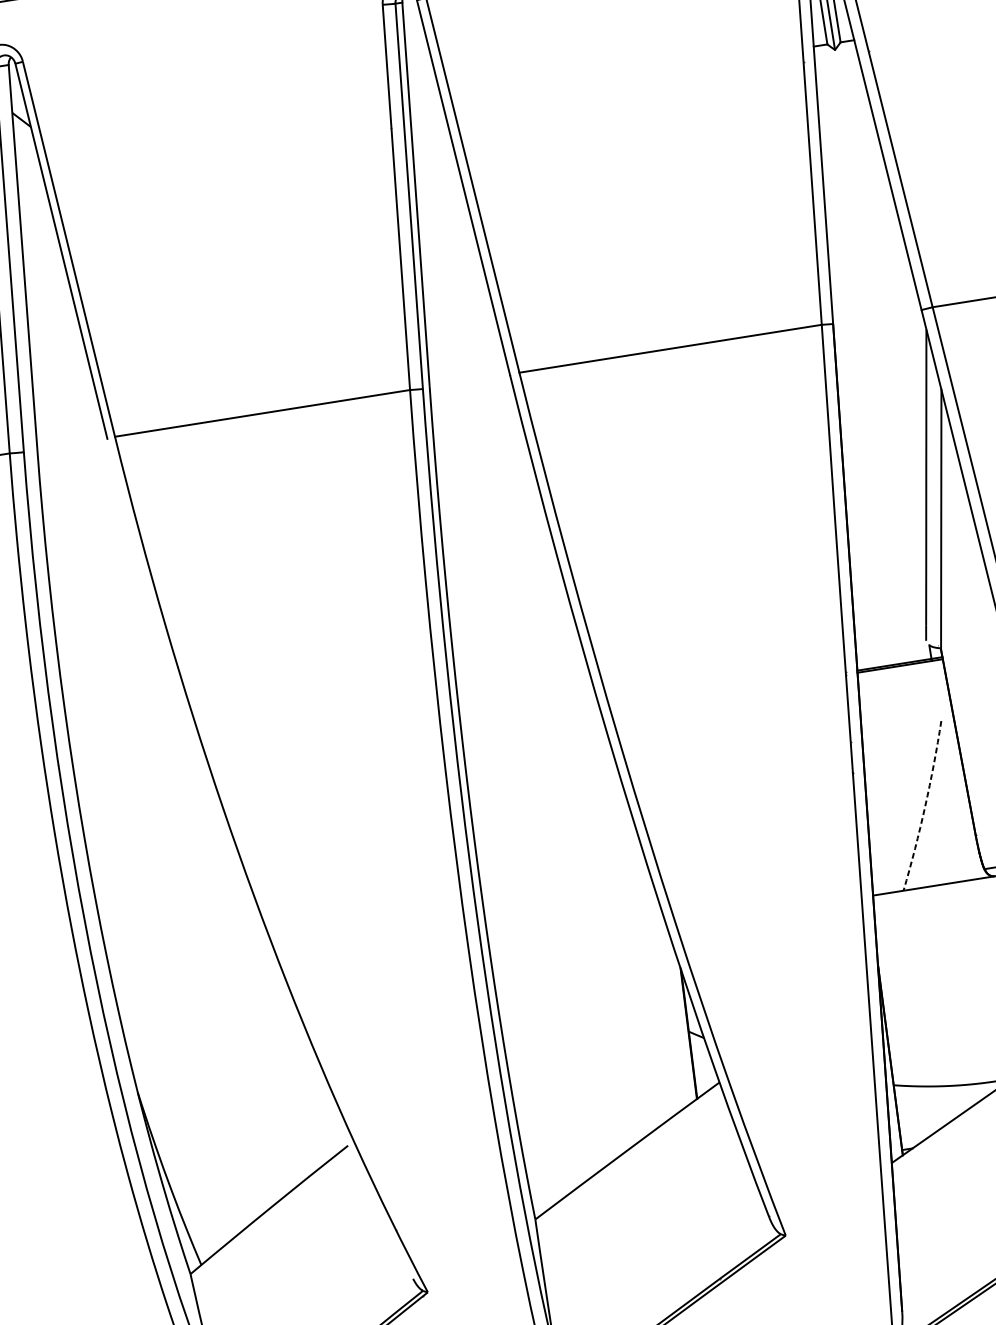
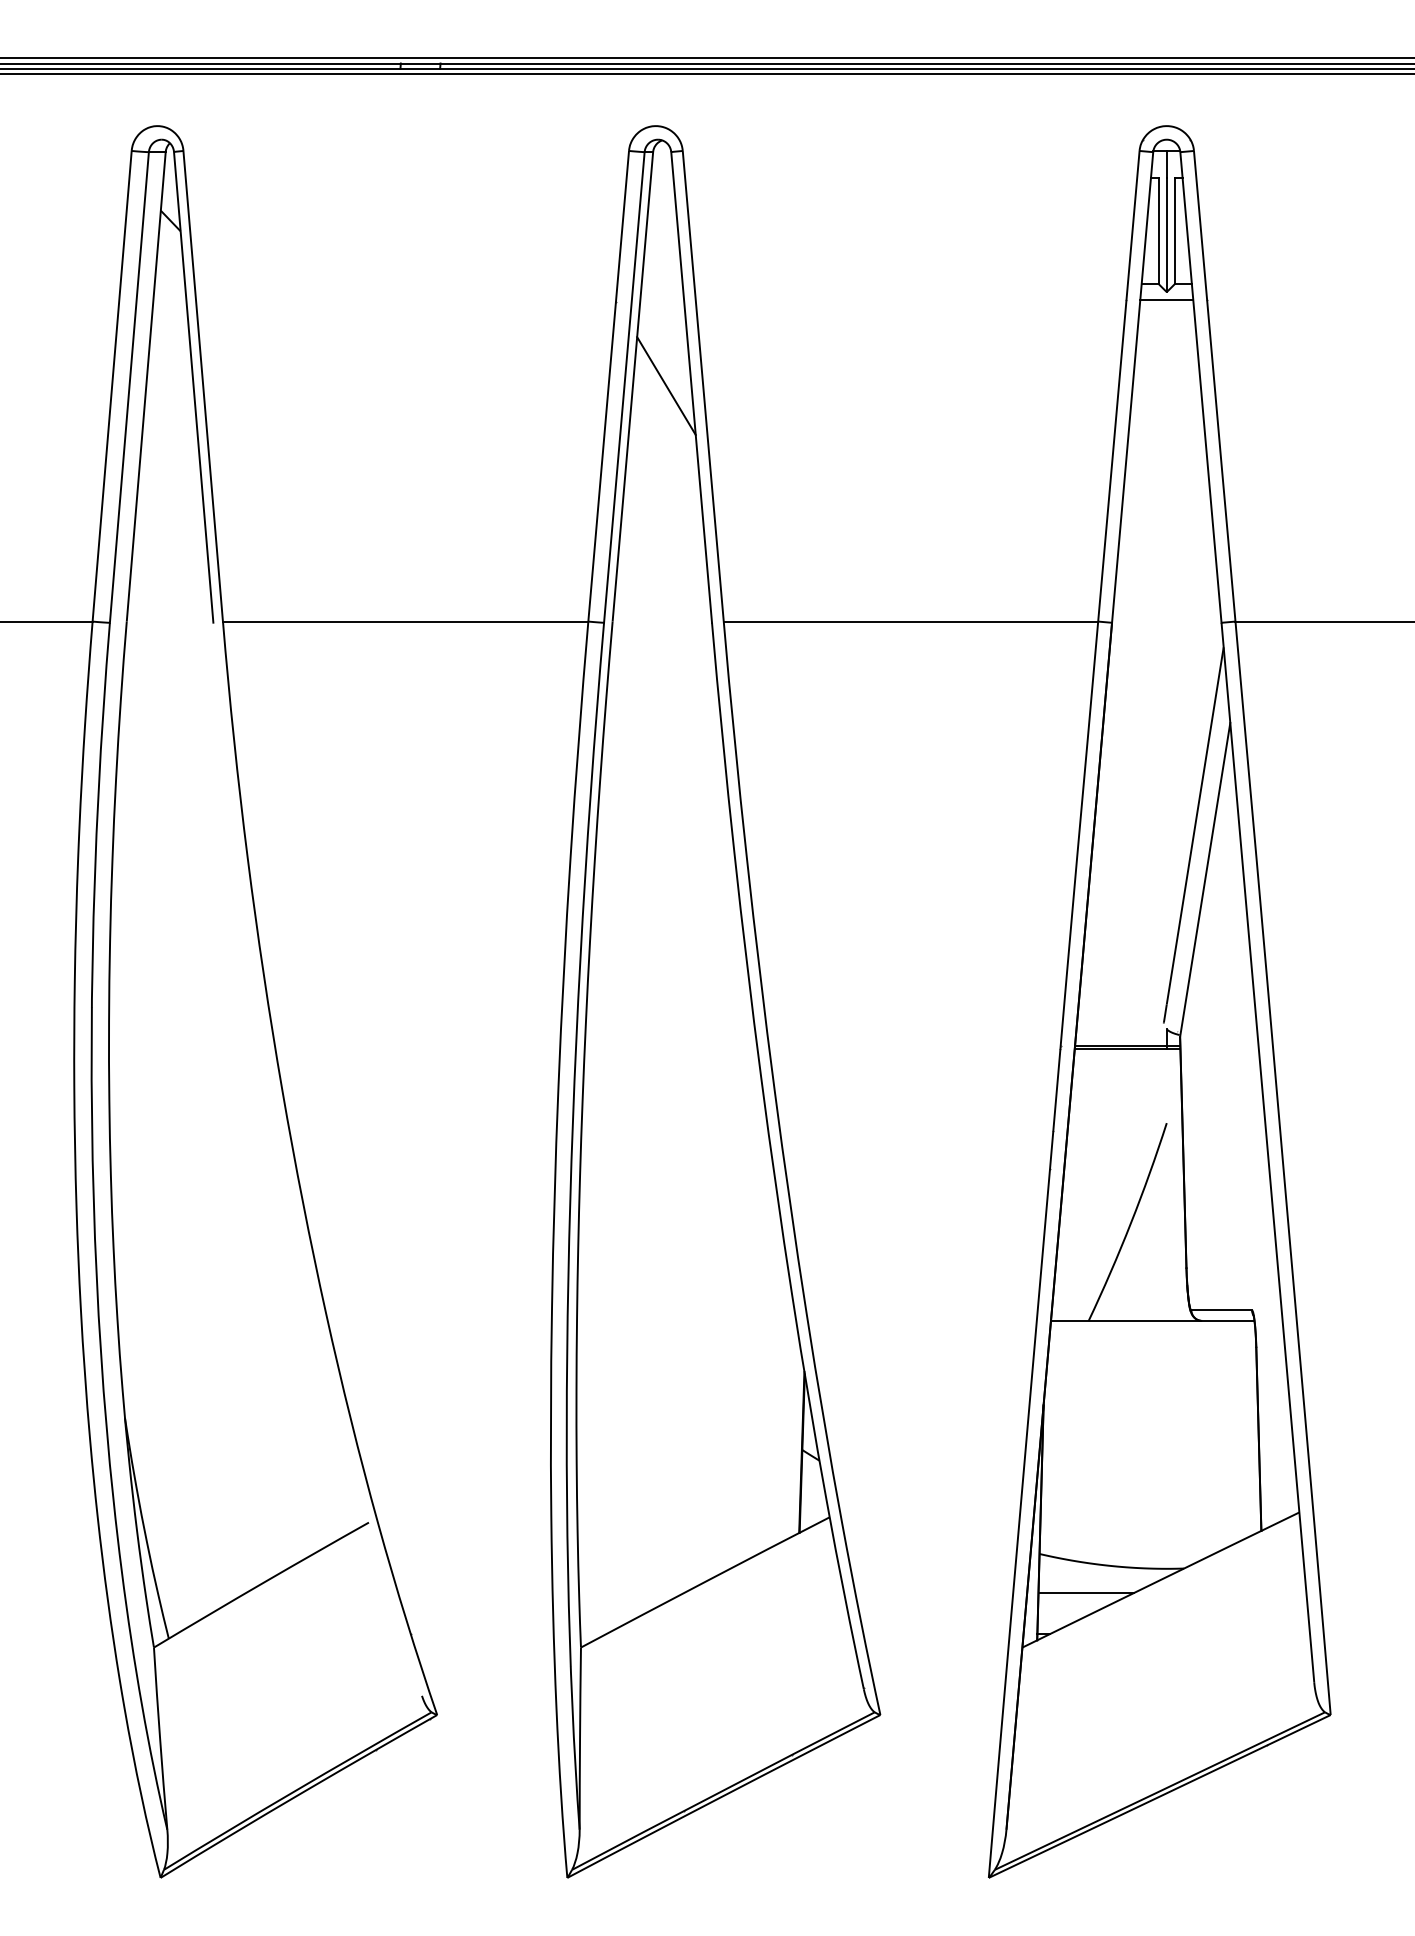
line: (835, 56) -> (1166, 300), added
line: (442, 189) -> (666, 385), added
arc: (924, 806) -> (1130, 1223), dashed -> solid
line: (935, 1111) -> (1085, 1593), added

